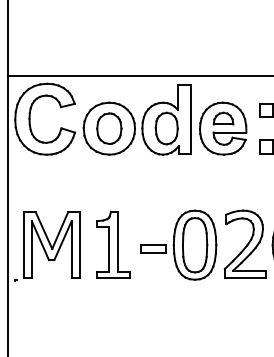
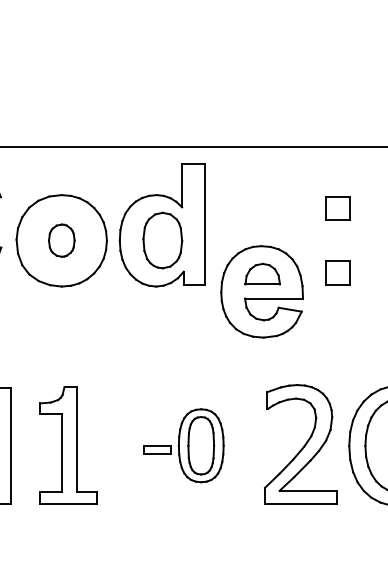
part: (109, 128) -> (61, 240), size x0.6
part: (223, 128) -> (262, 291), moved
part: (178, 244) -> (183, 444), size x0.6

